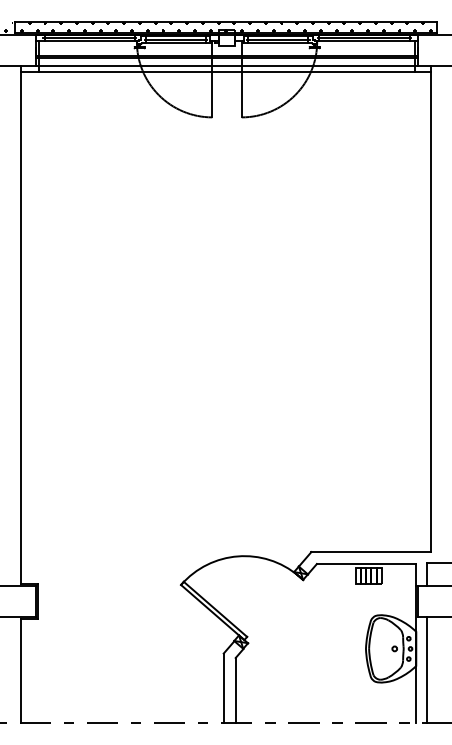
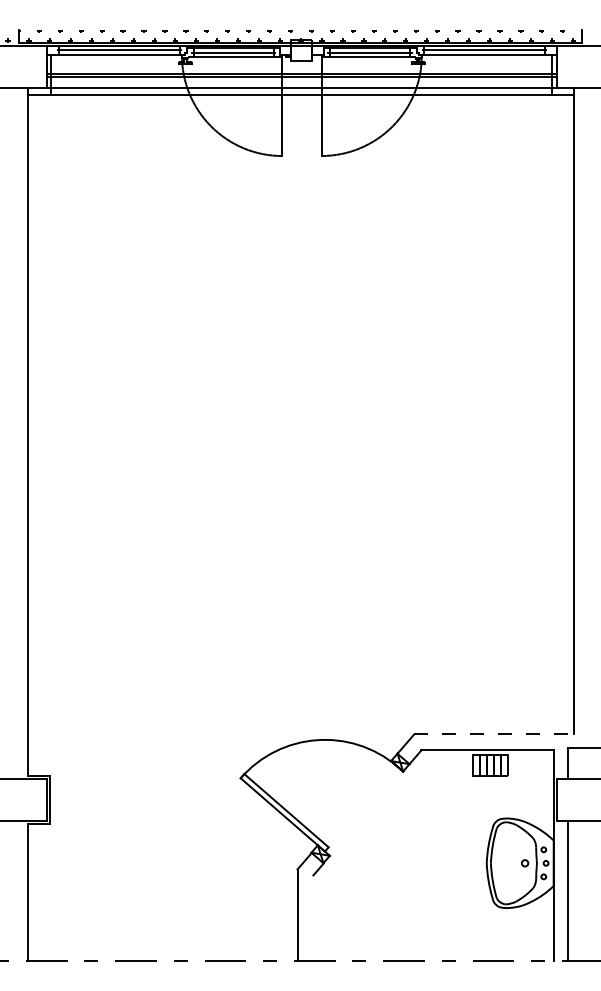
line: (225, 22) -> (299, 29), removed
line: (371, 552) -> (494, 735), solid -> dashed
line: (235, 690) -> (313, 918), removed

